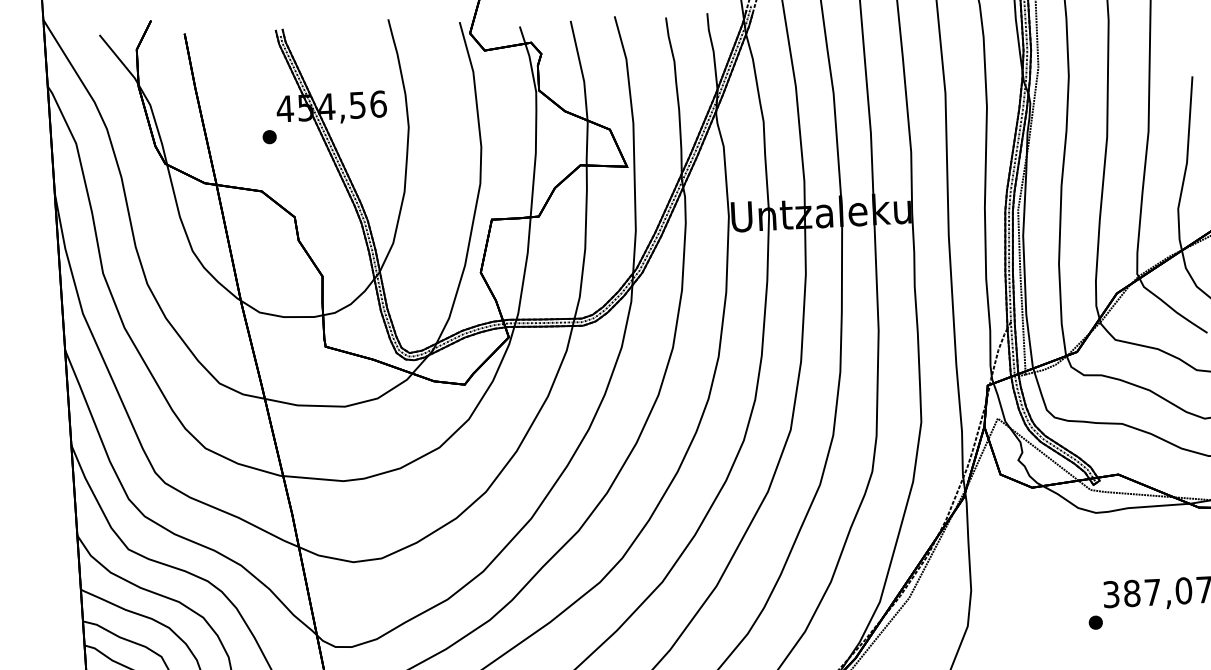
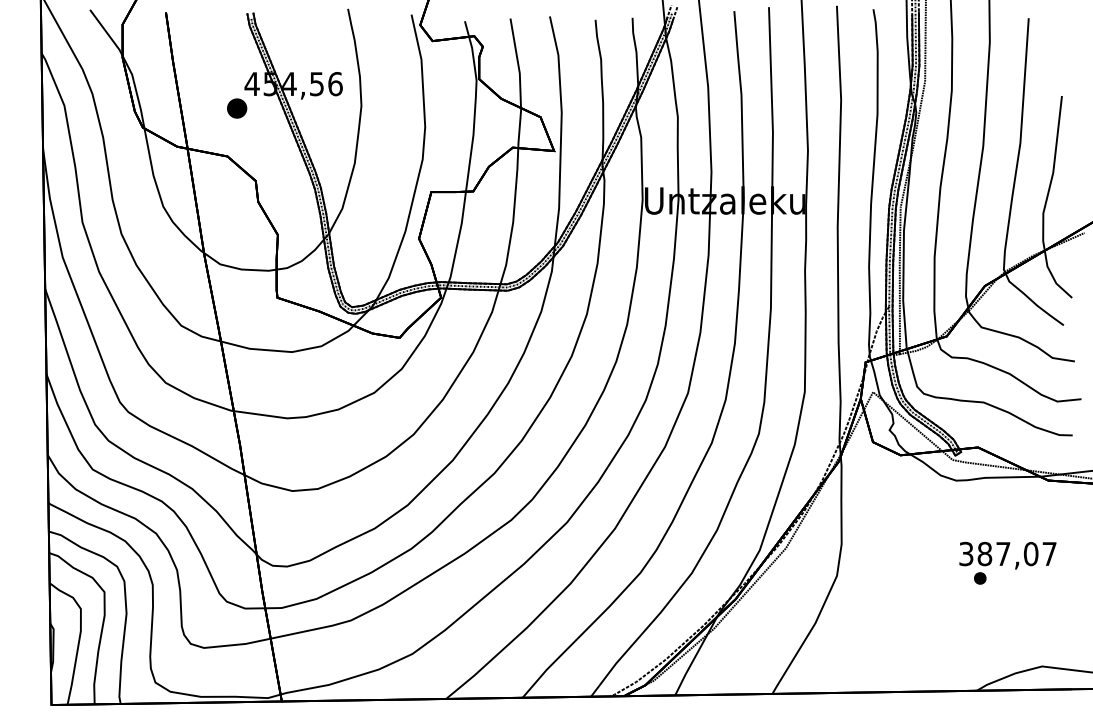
part: (269, 137) -> (236, 108), size x1.6
part: (1096, 622) -> (980, 578), moved

